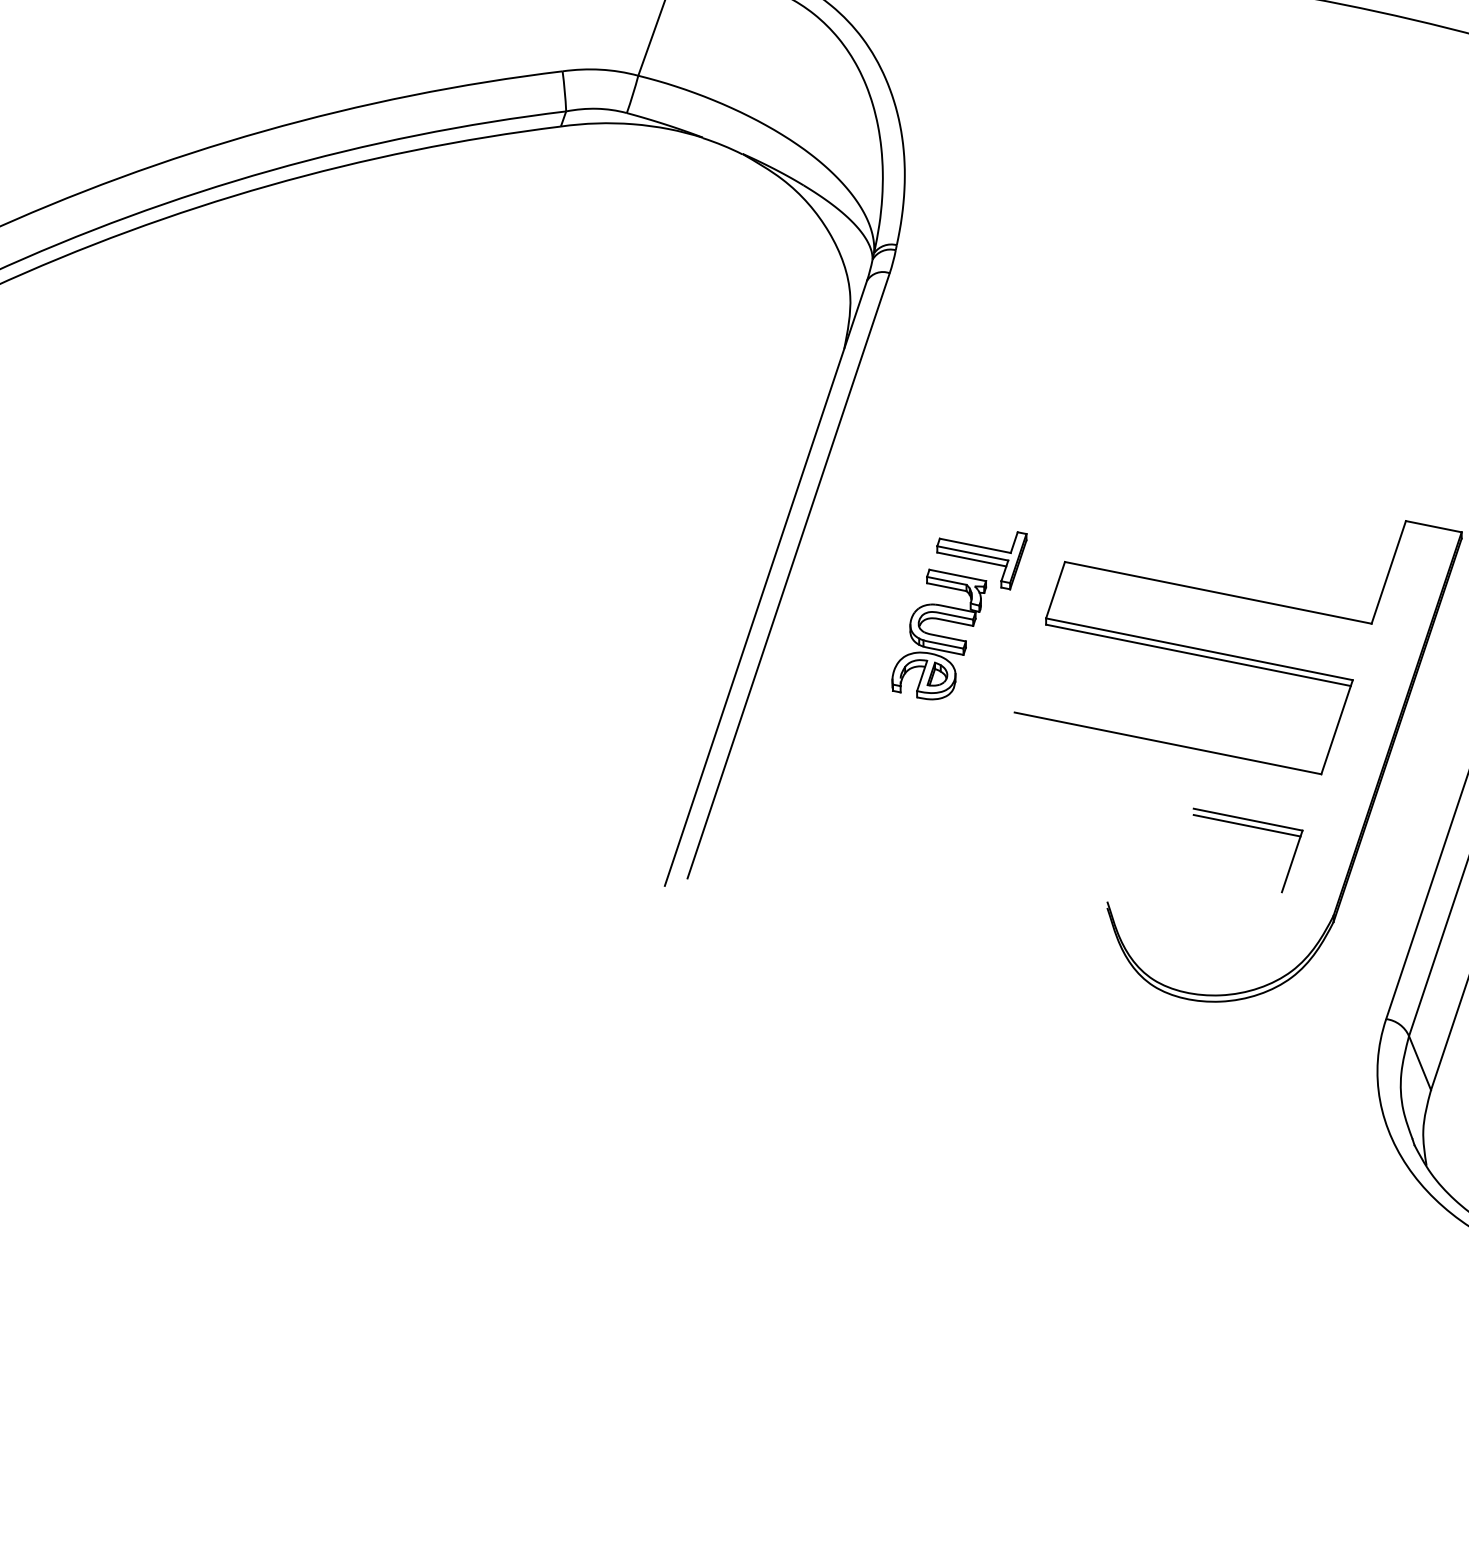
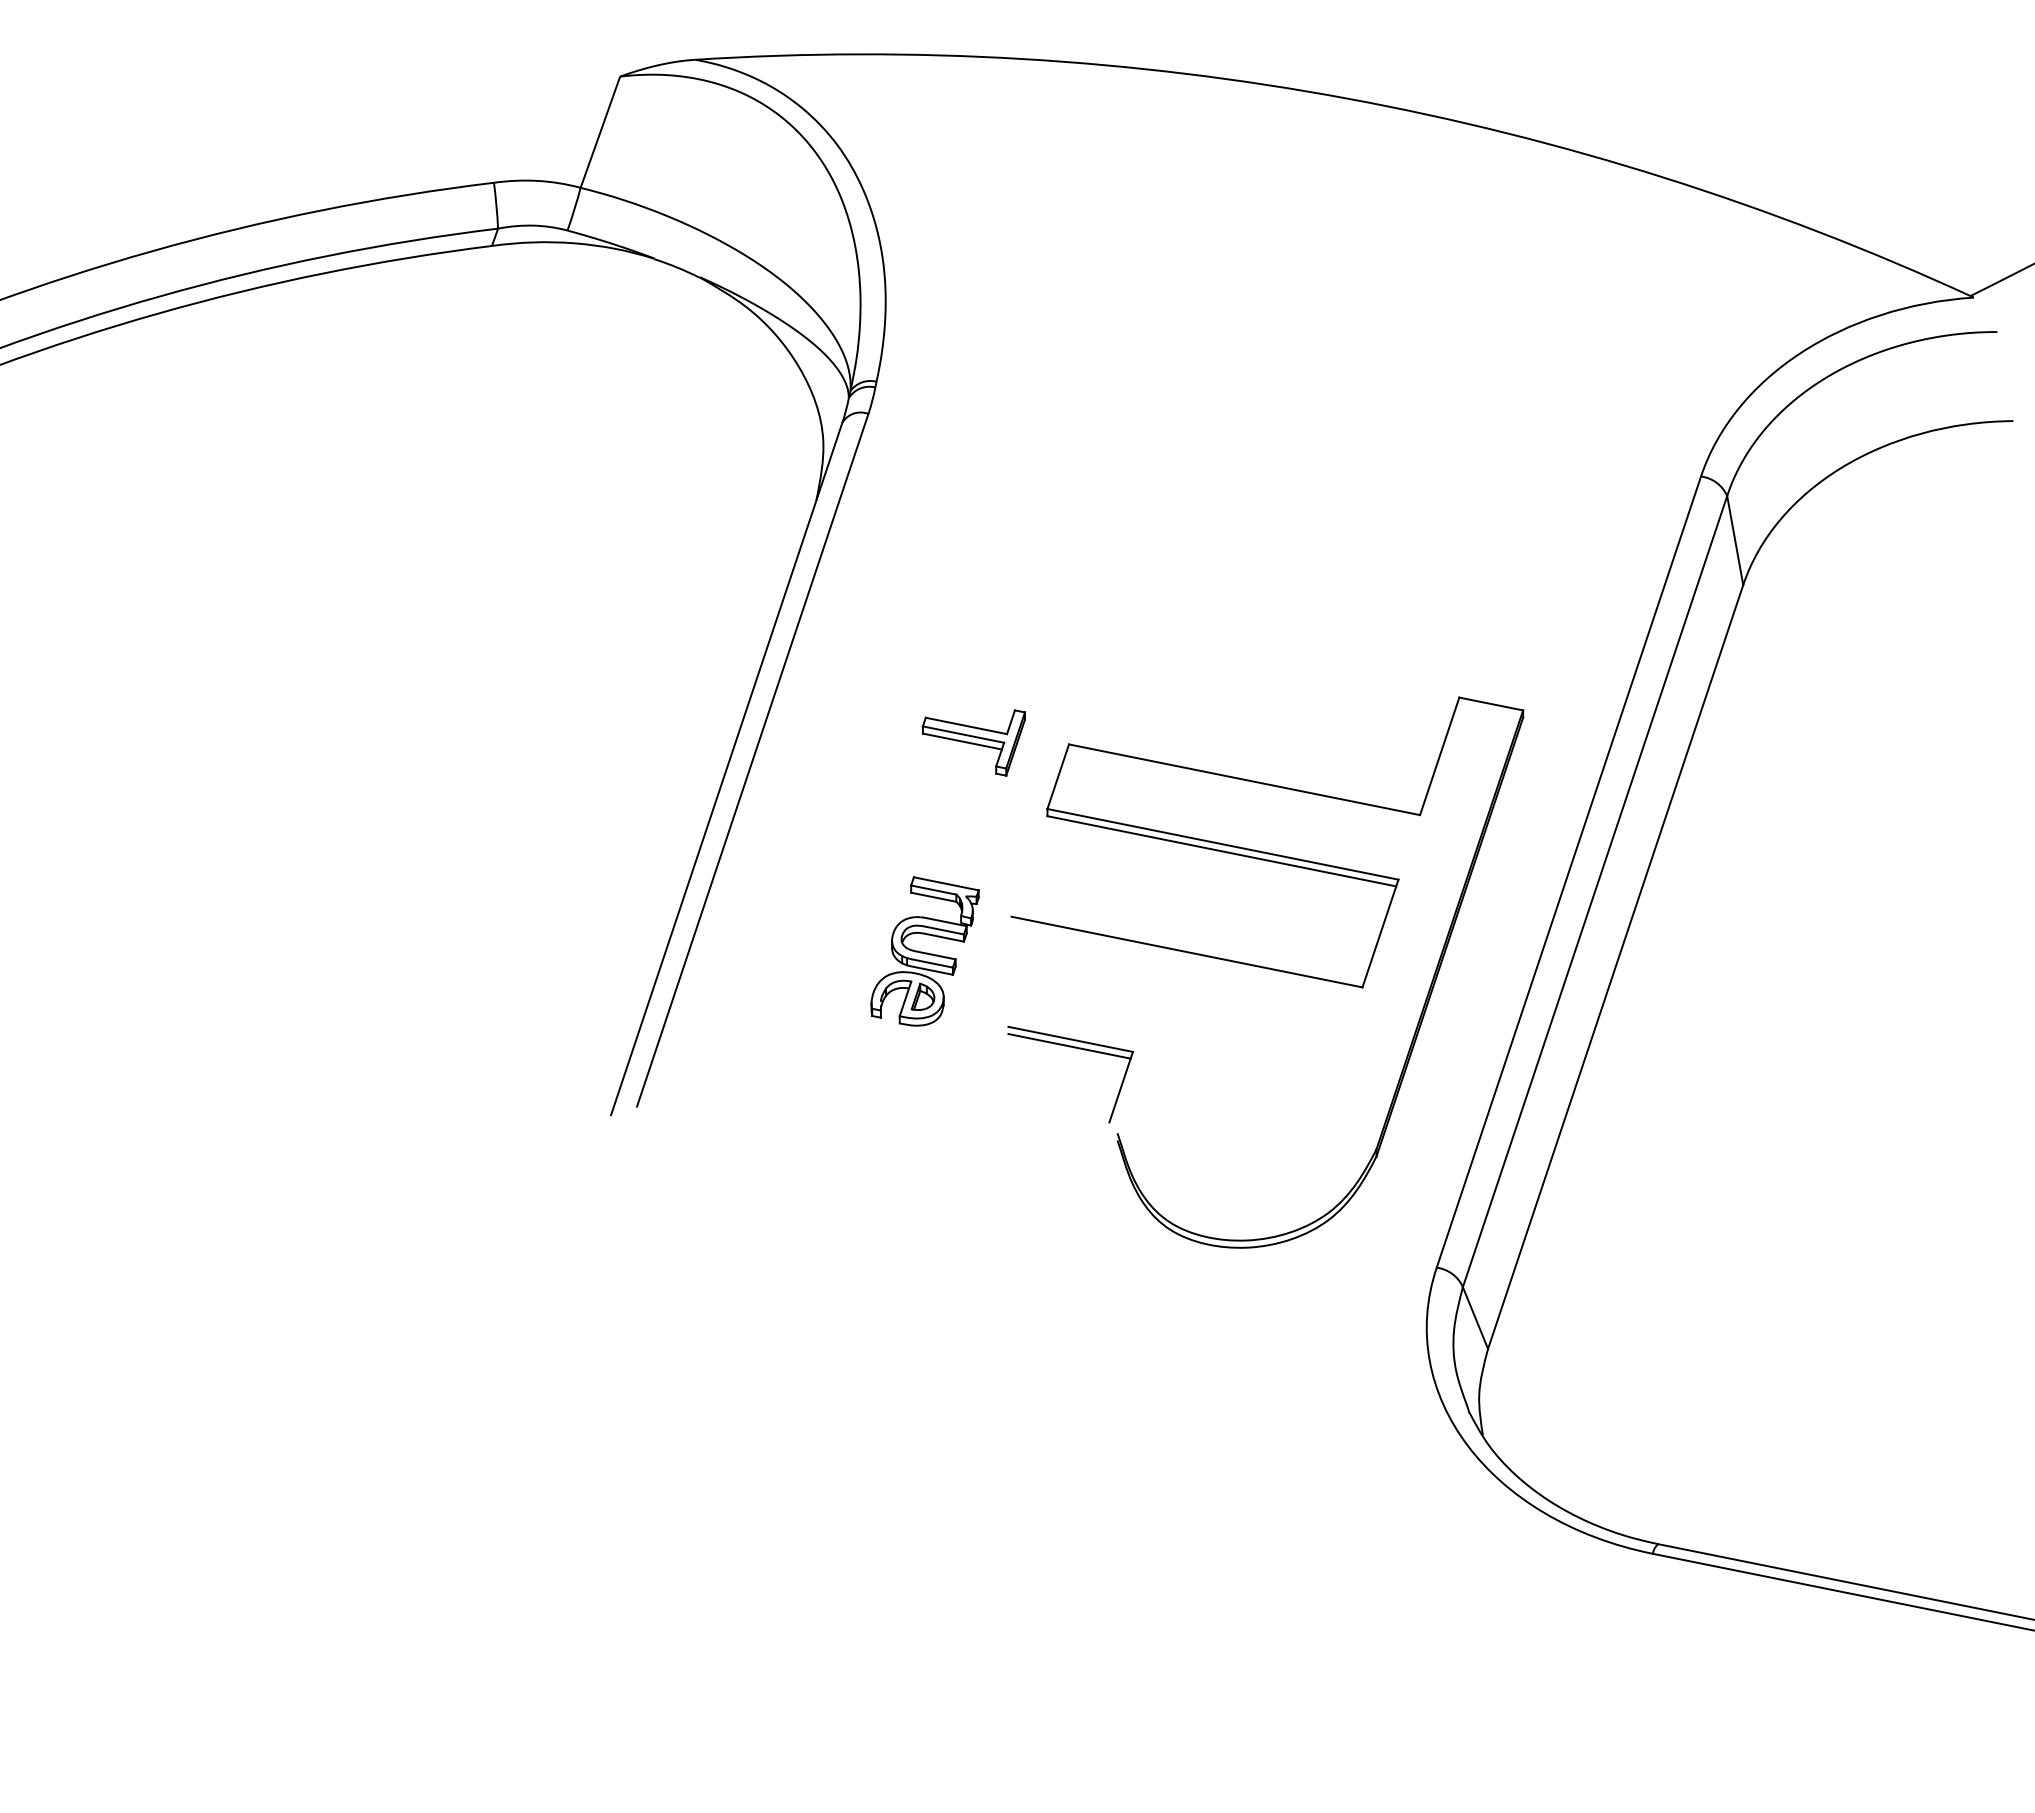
part: (938, 634) -> (924, 951), moved
part: (1251, 827) -> (1074, 1048), moved

